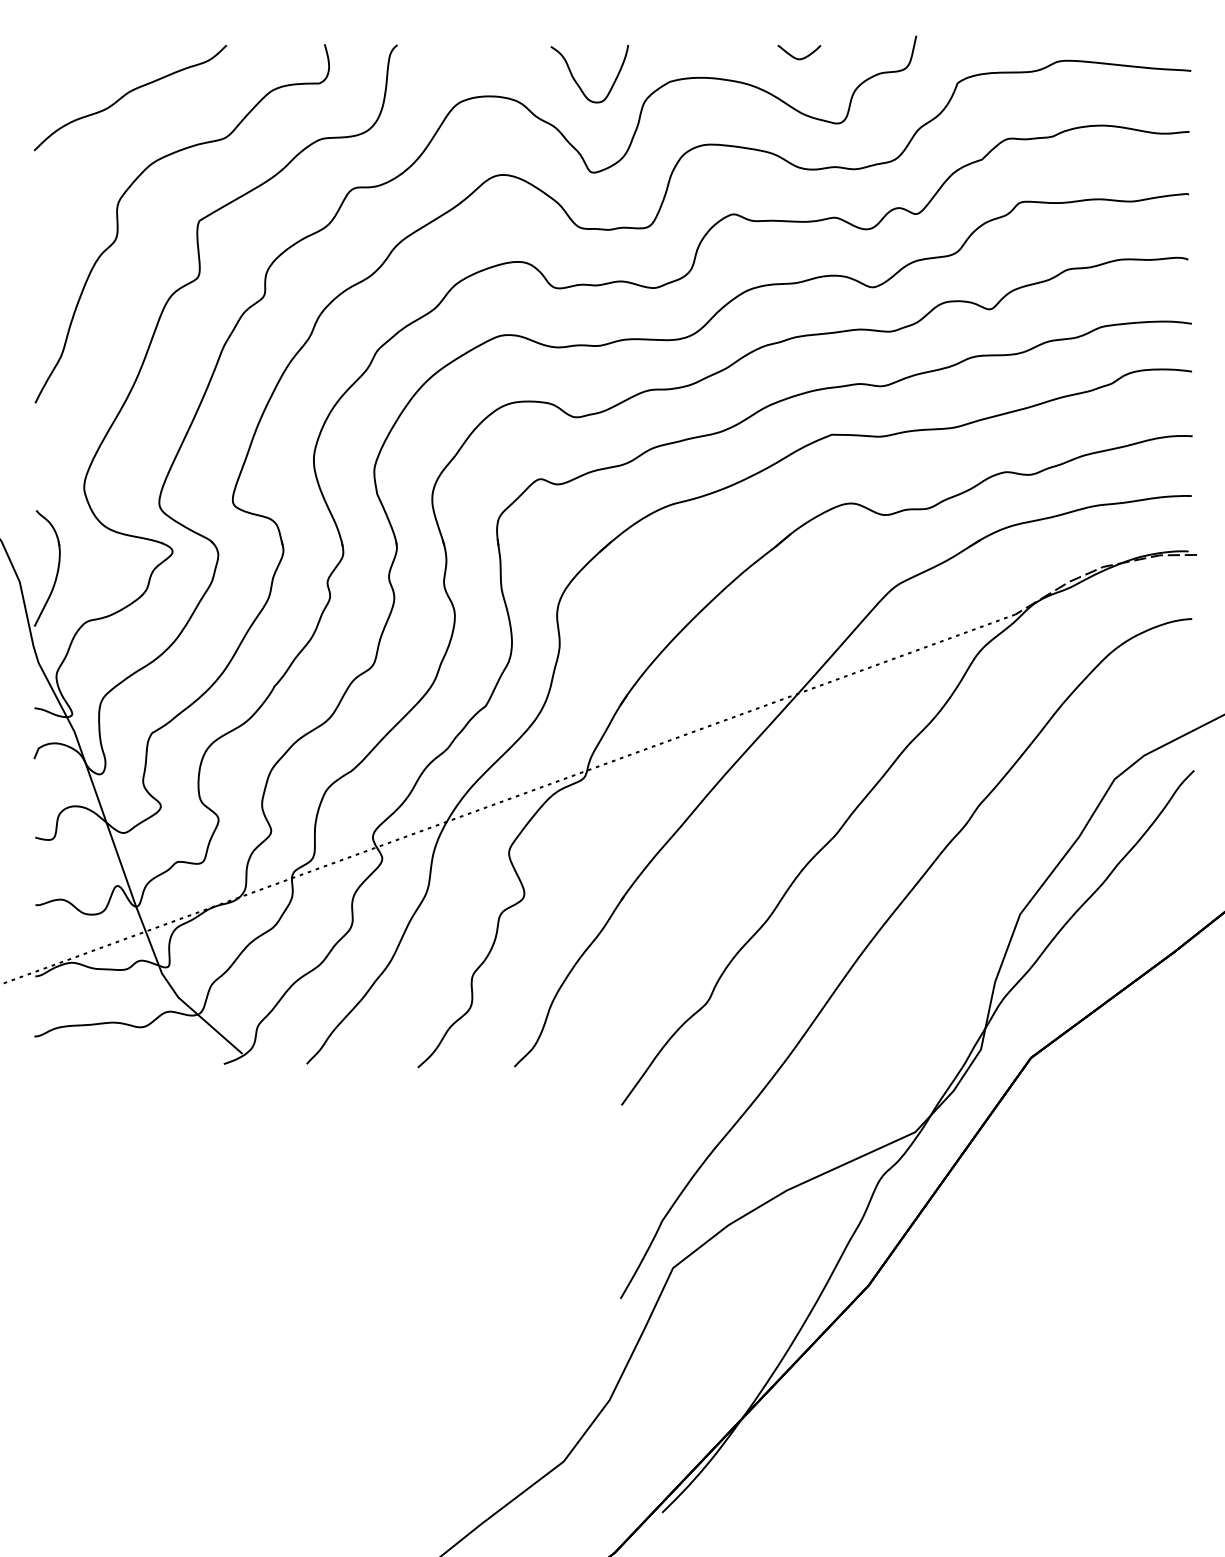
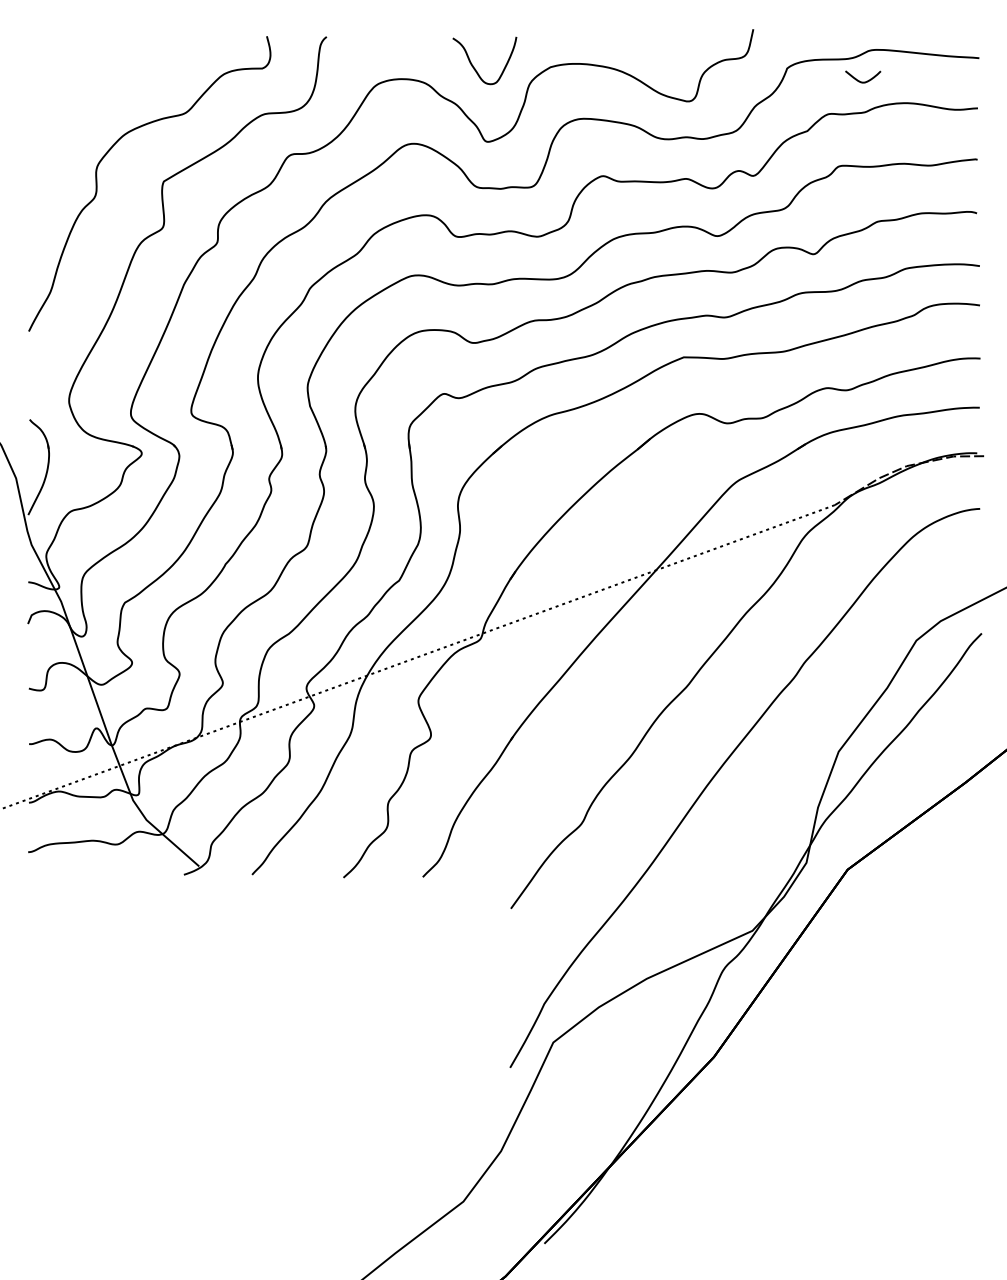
curve: (799, 57) -> (863, 81), moved
curve: (128, 94) -> (105, 77), removed

